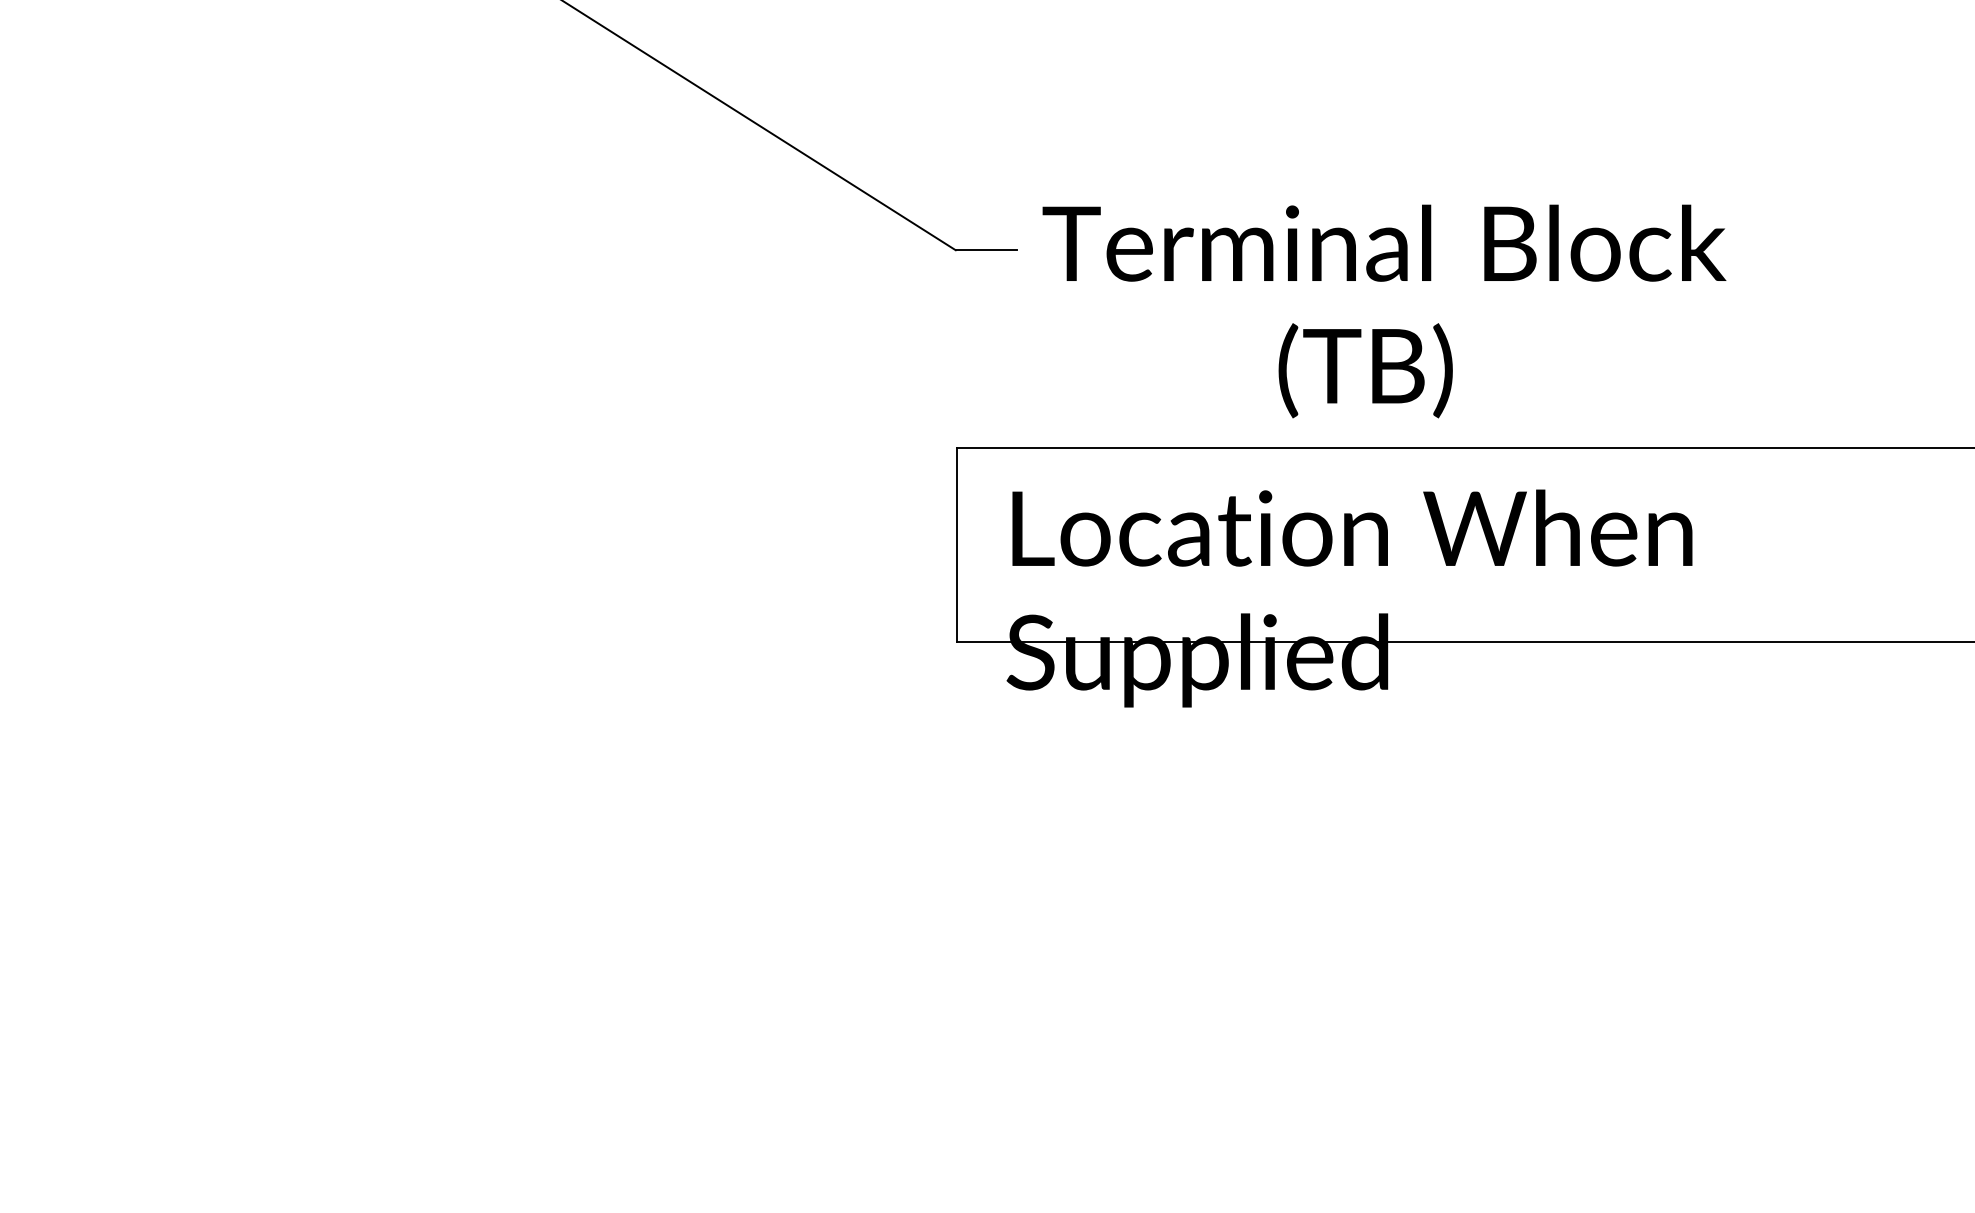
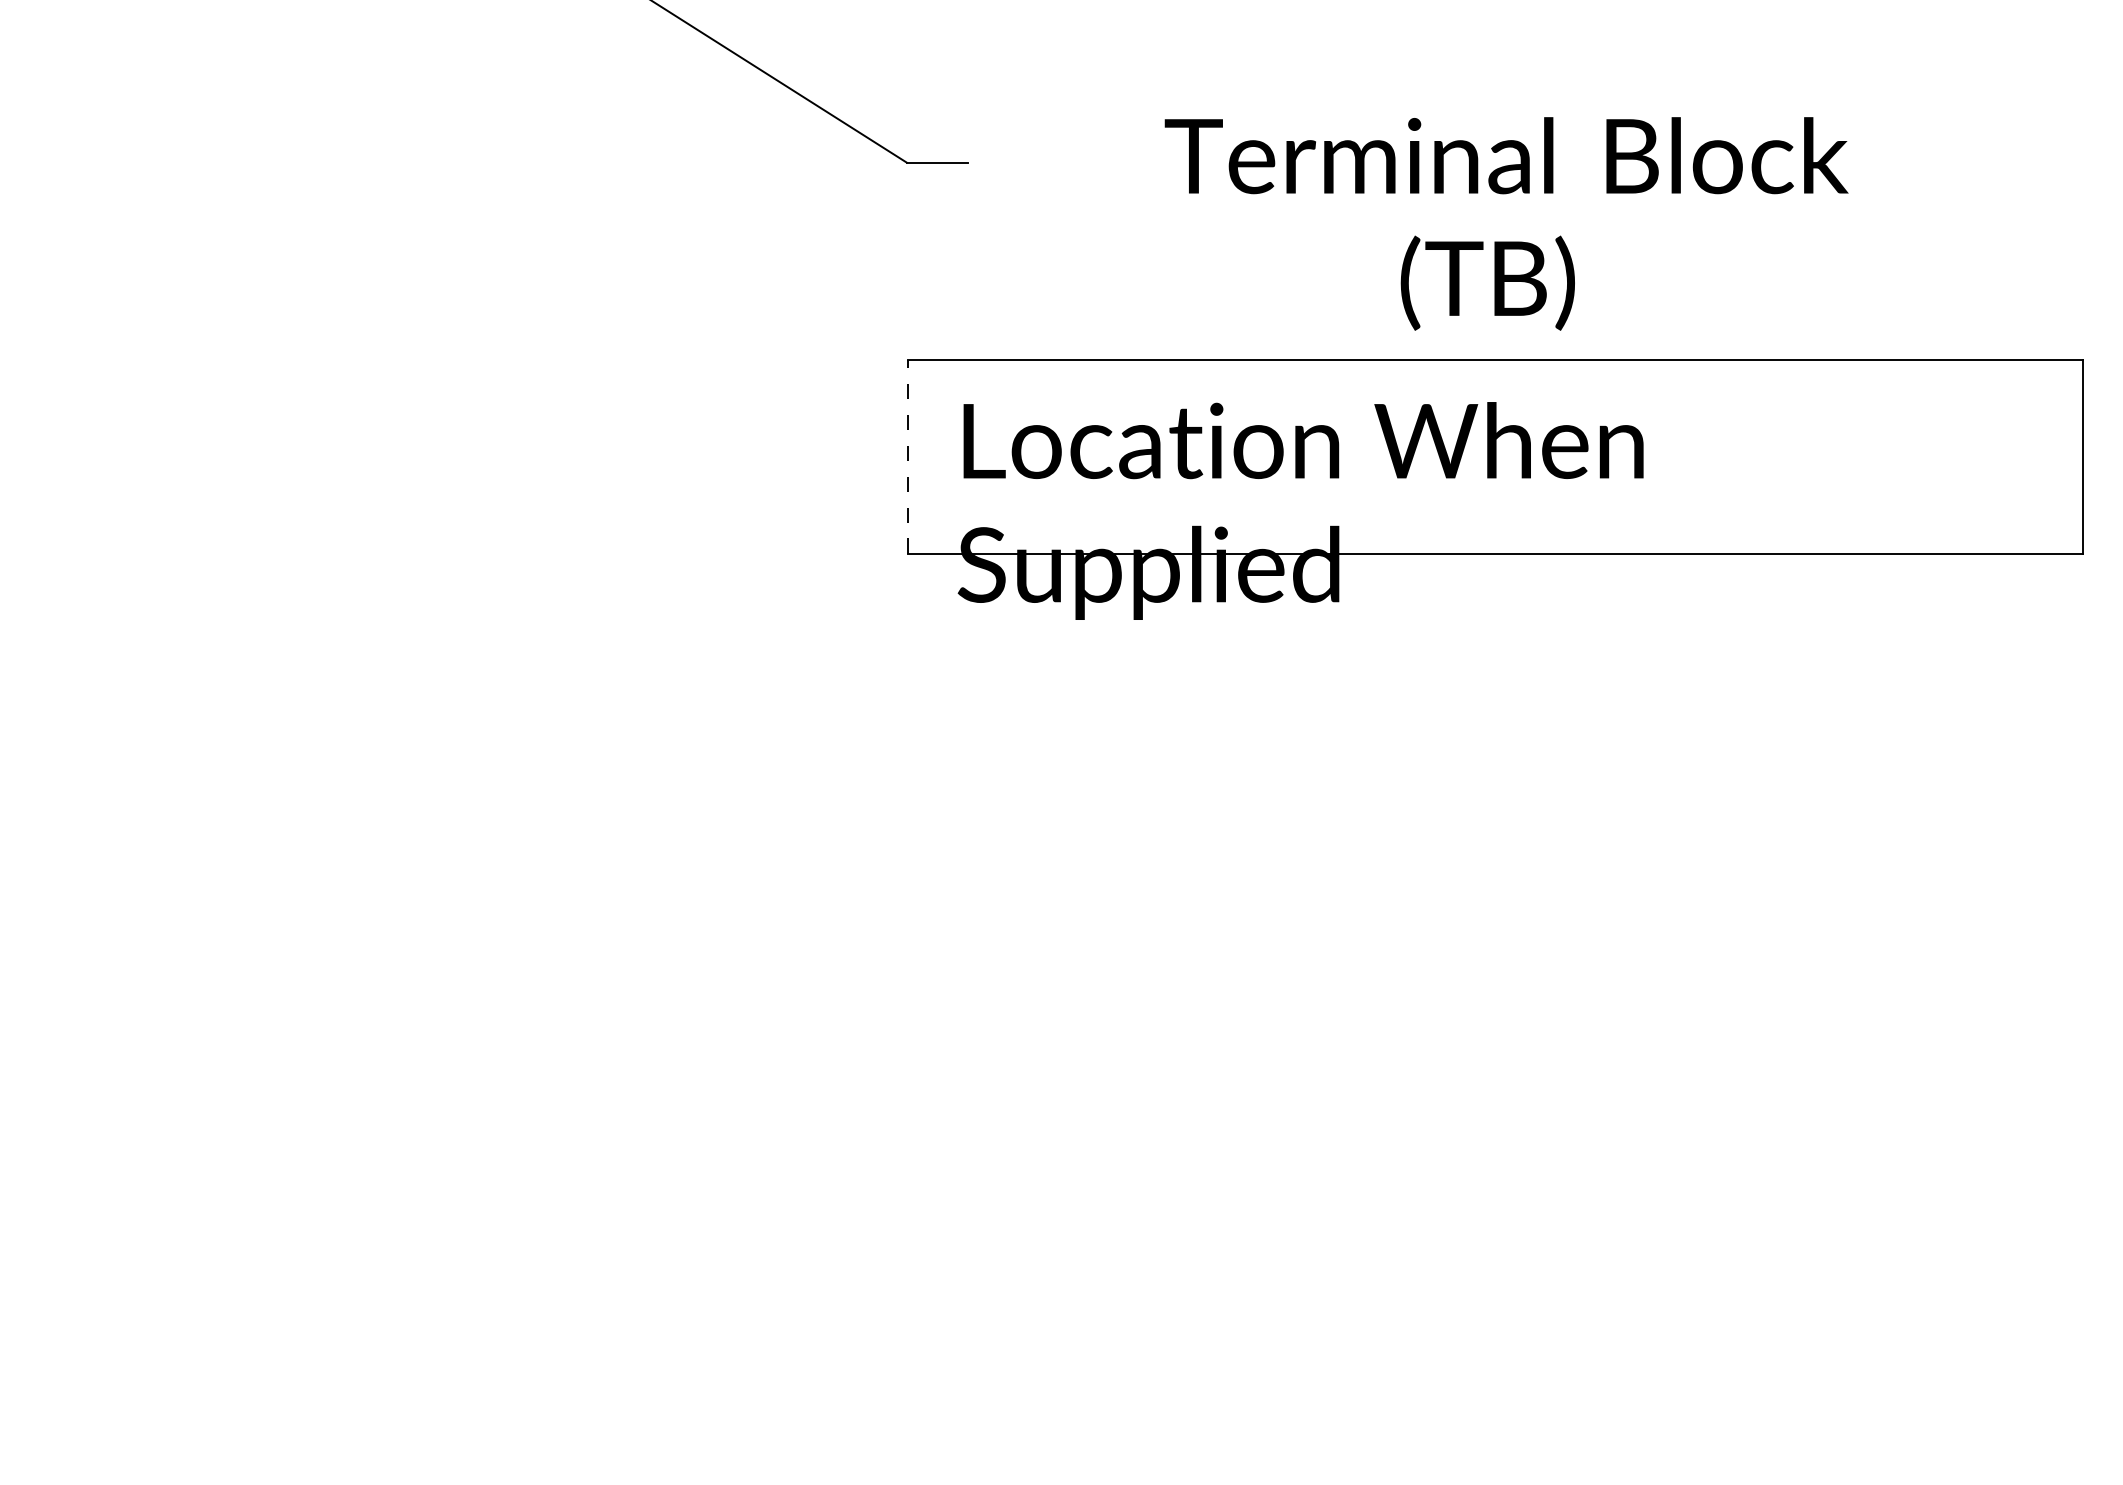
text: (1384, 311) -> (1506, 223), moved
line: (957, 545) -> (908, 457), solid -> dashed

